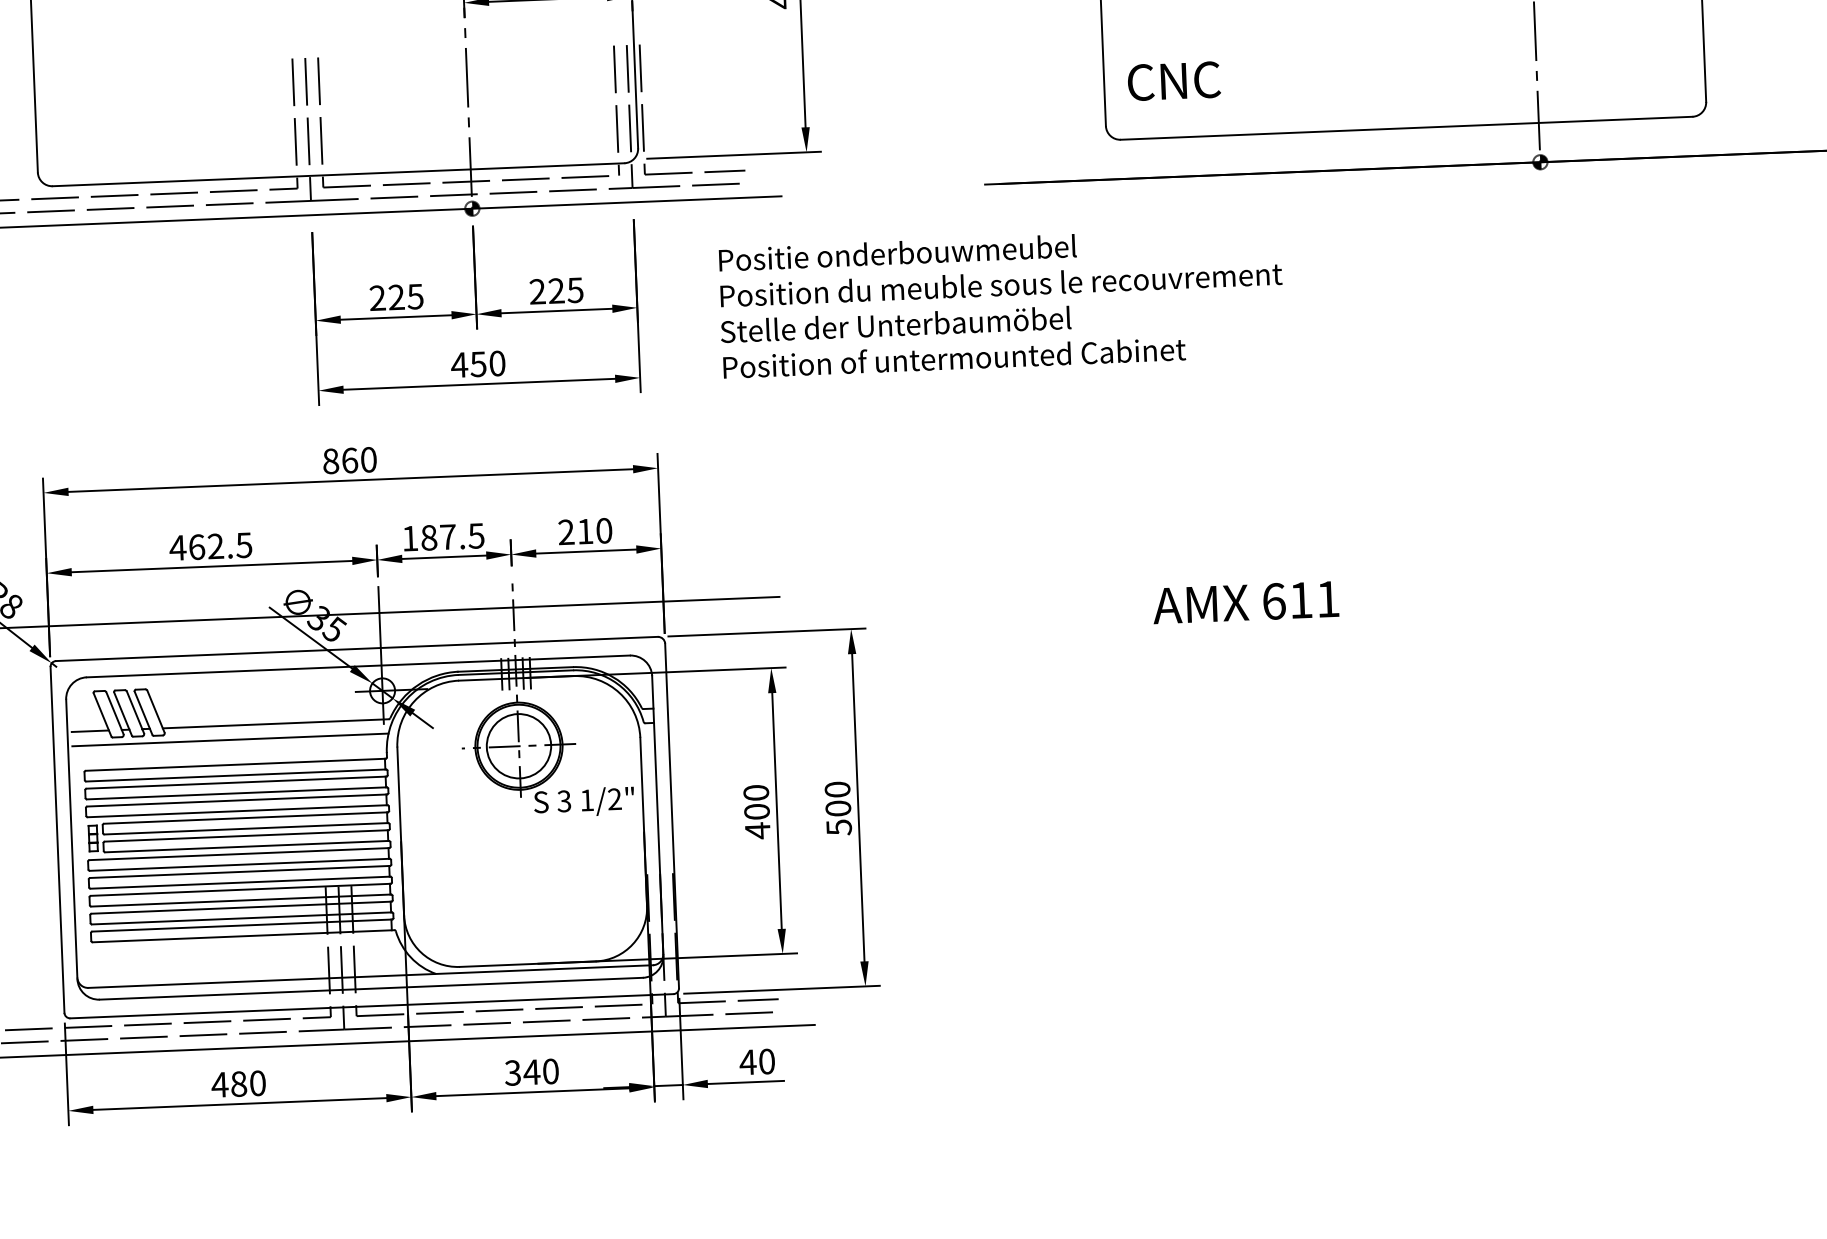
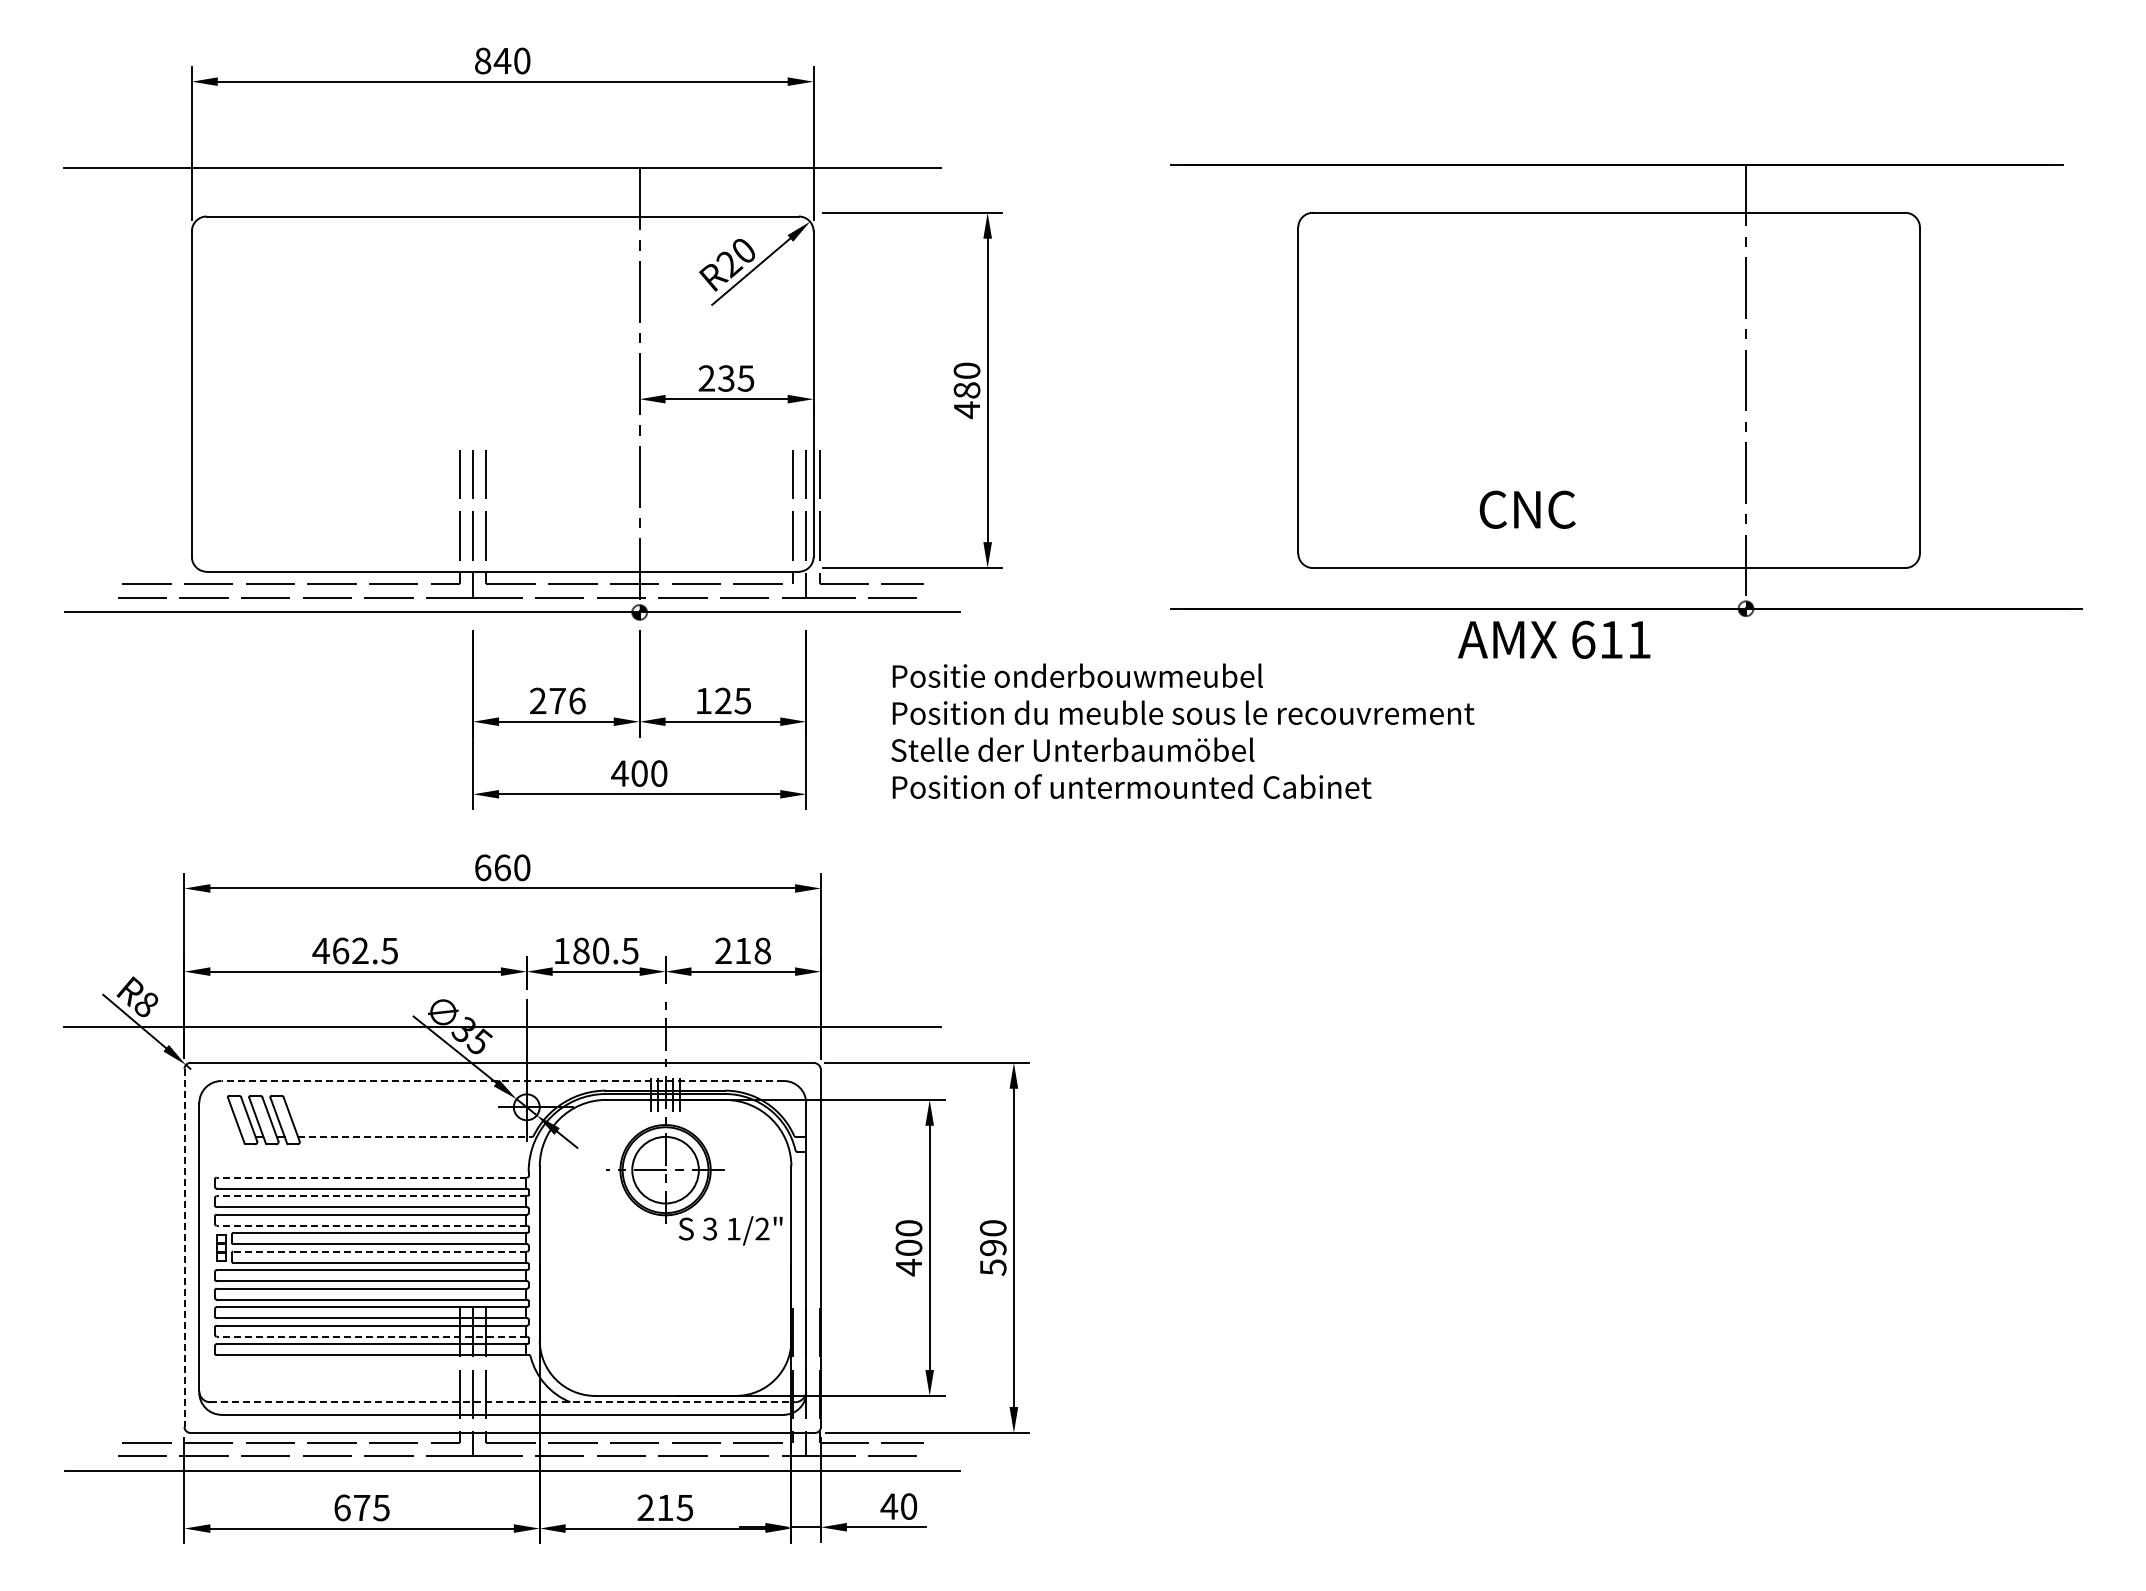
text: (1173, 80) -> (1527, 509), moved
text: (537, 291) -> (703, 700), 225 -> 125
text: (406, 296) -> (567, 700), 225 -> 276
text: (478, 364) -> (639, 773), 450 -> 400
text: (331, 461) -> (483, 867), 860 -> 660
text: (604, 531) -> (762, 951), 210 -> 218
text: (448, 536) -> (601, 950), 187.5 -> 180.5
text: (1246, 602) -> (1554, 639), moved
line: (358, 666) -> (502, 1081), solid -> dashed
line: (276, 723) -> (415, 1136), solid -> dashed
line: (89, 730) -> (222, 1136), removed
line: (230, 739) -> (367, 1151), removed
line: (235, 764) -> (371, 1177), solid -> dashed
line: (236, 783) -> (371, 1196), solid -> dashed
text: (838, 808) -> (993, 1247), 500 -> 590
line: (237, 811) -> (371, 1225), solid -> dashed
line: (246, 835) -> (380, 1251), solid -> dashed
line: (57, 840) -> (184, 1248), solid -> dashed
line: (241, 918) -> (371, 1336), solid -> dashed
line: (371, 976) -> (503, 1402), solid -> dashed
text: (531, 1071) -> (665, 1507), 340 -> 215
text: (238, 1083) -> (361, 1507), 480 -> 675

